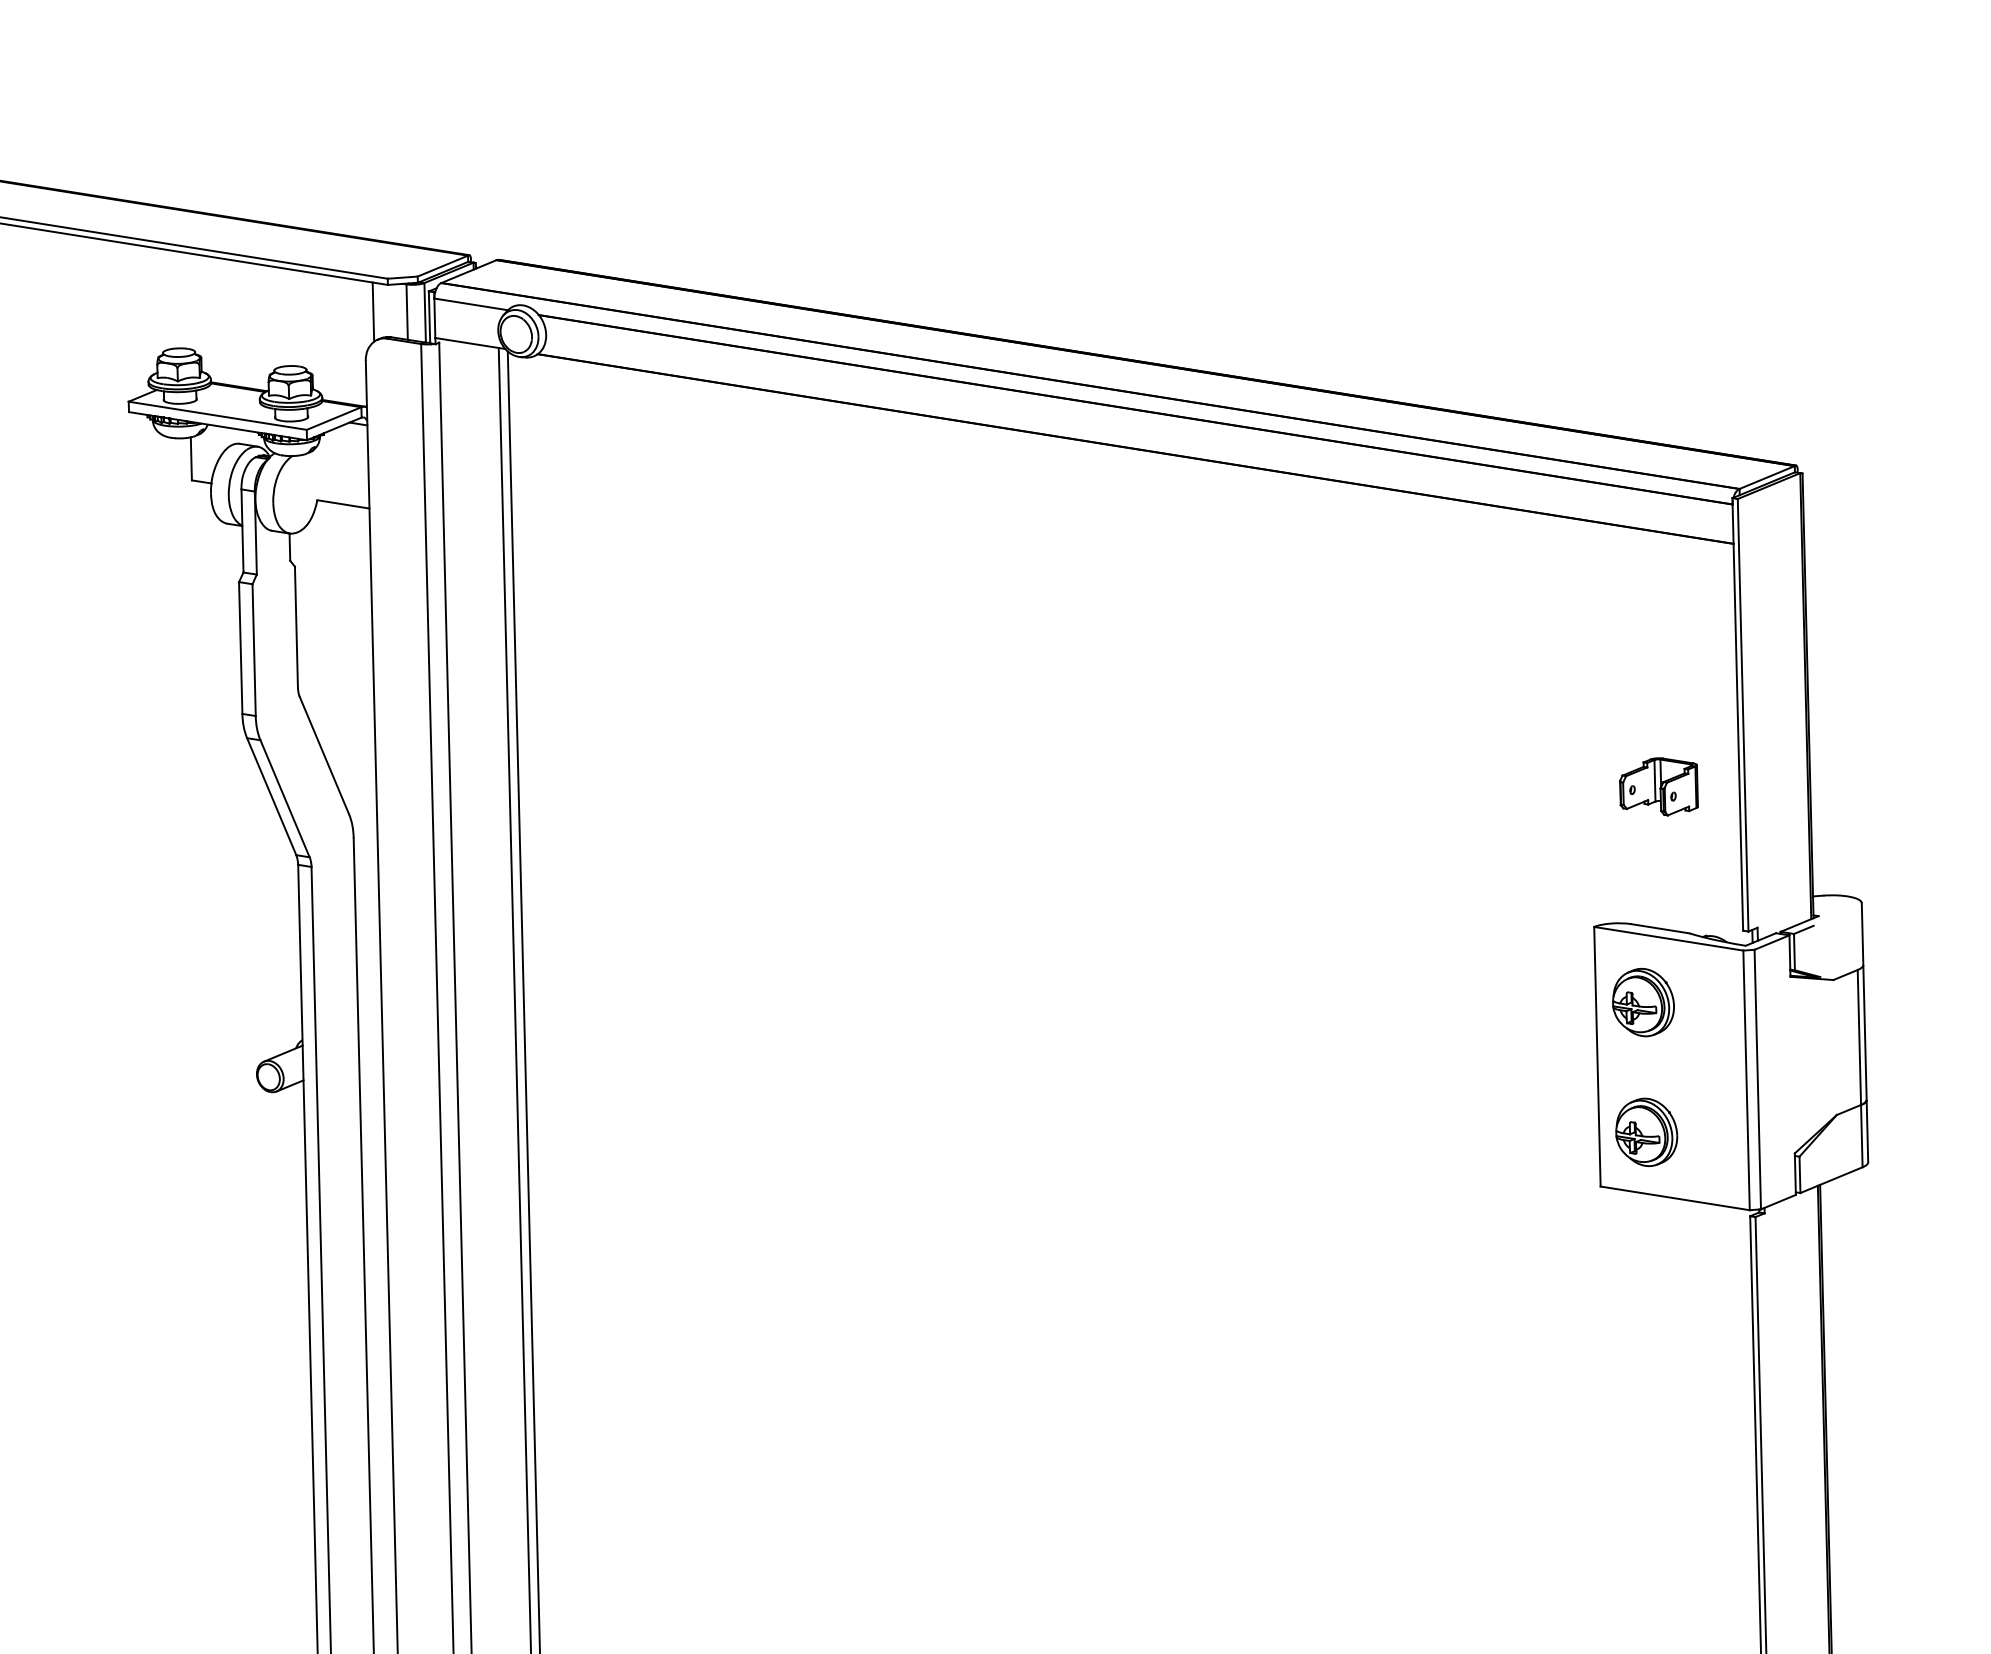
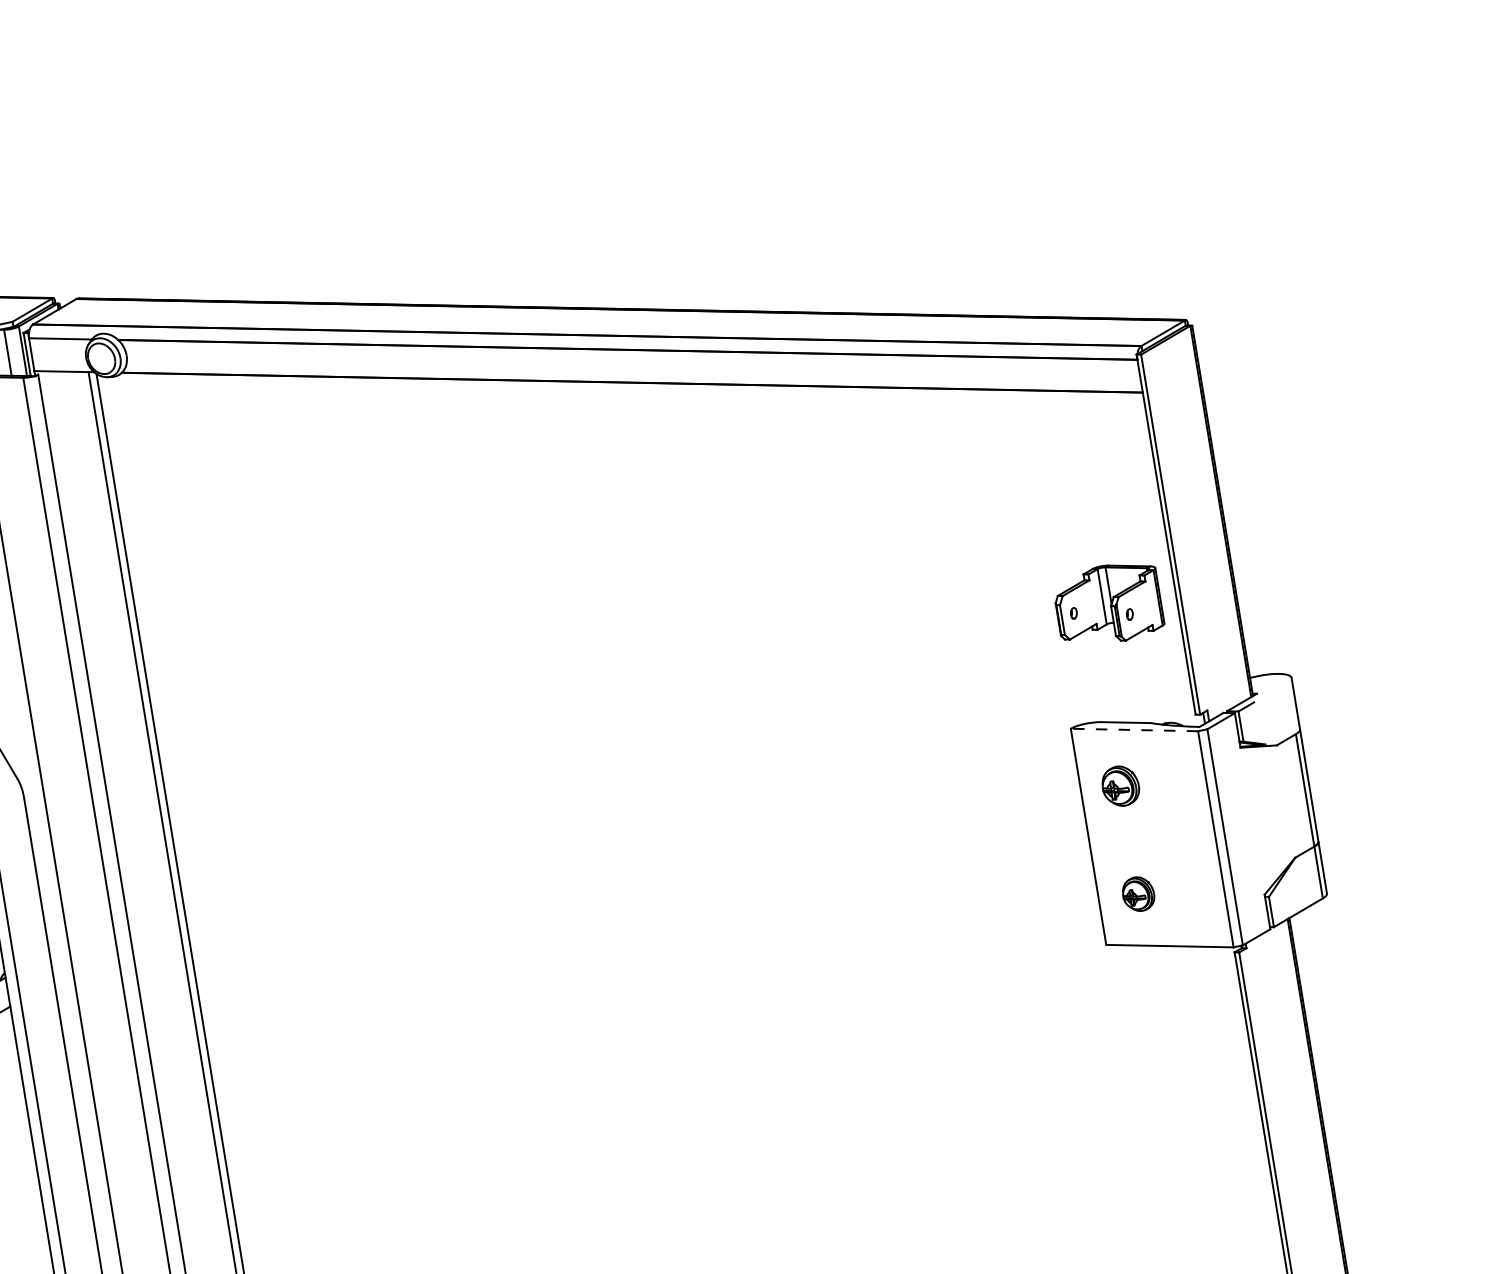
part: (1658, 786) -> (1108, 603), size x1.6
line: (1668, 938) -> (1134, 729), solid -> dashed
part: (1643, 1002) -> (1120, 786), size x0.7
part: (1646, 1131) -> (1138, 893), size x0.6

